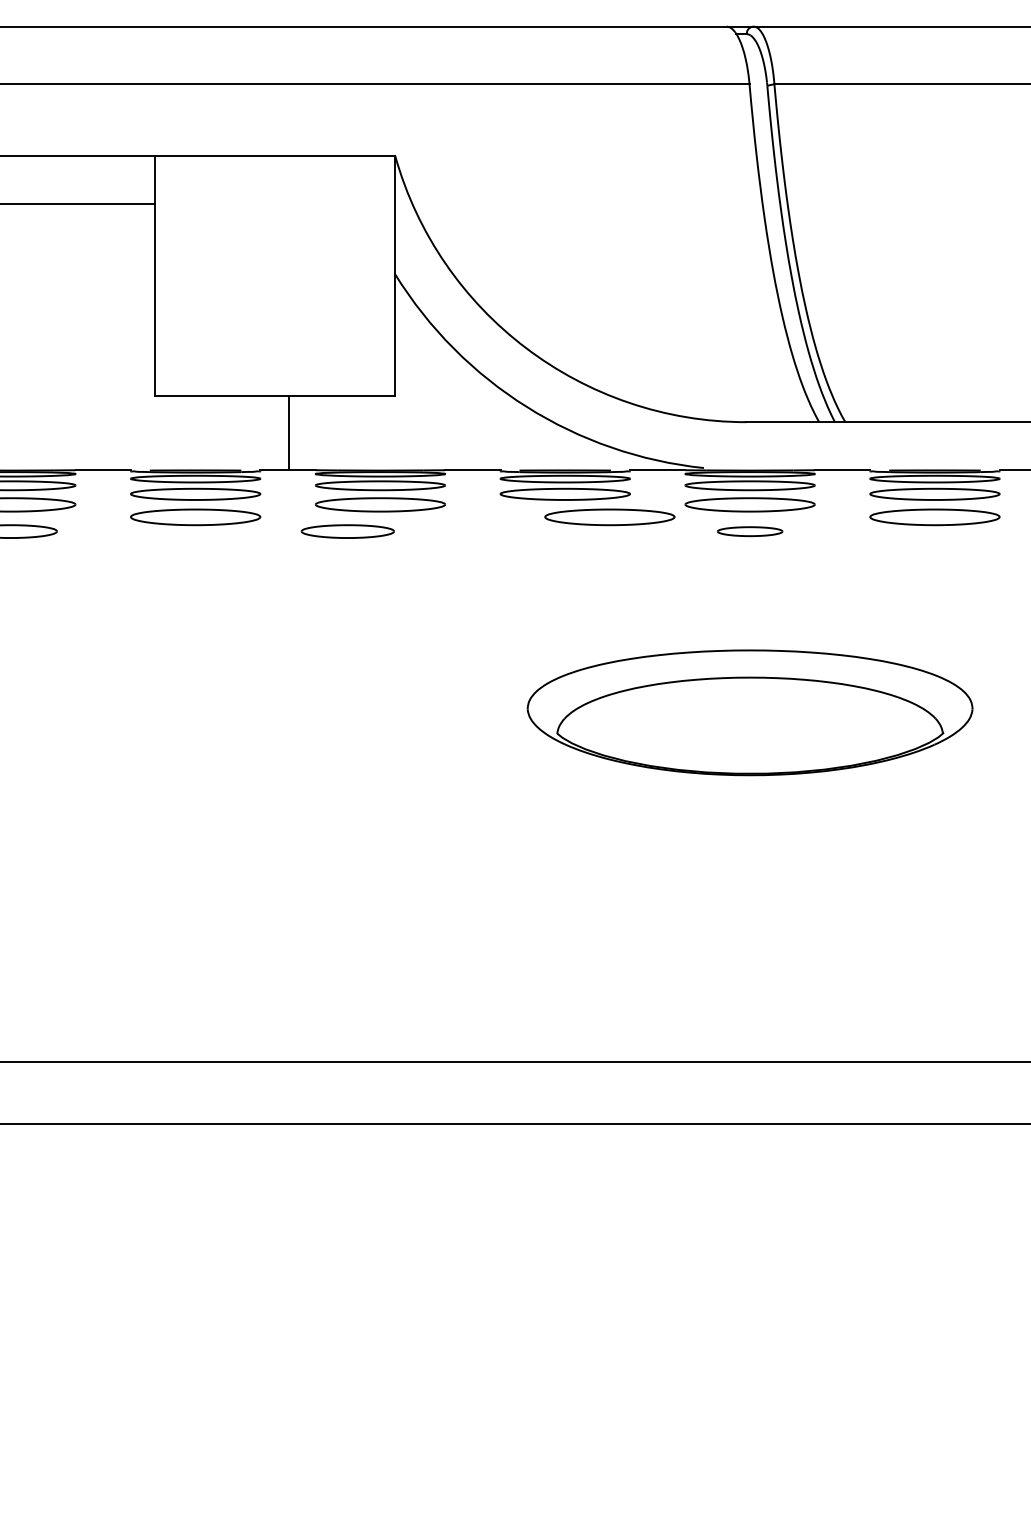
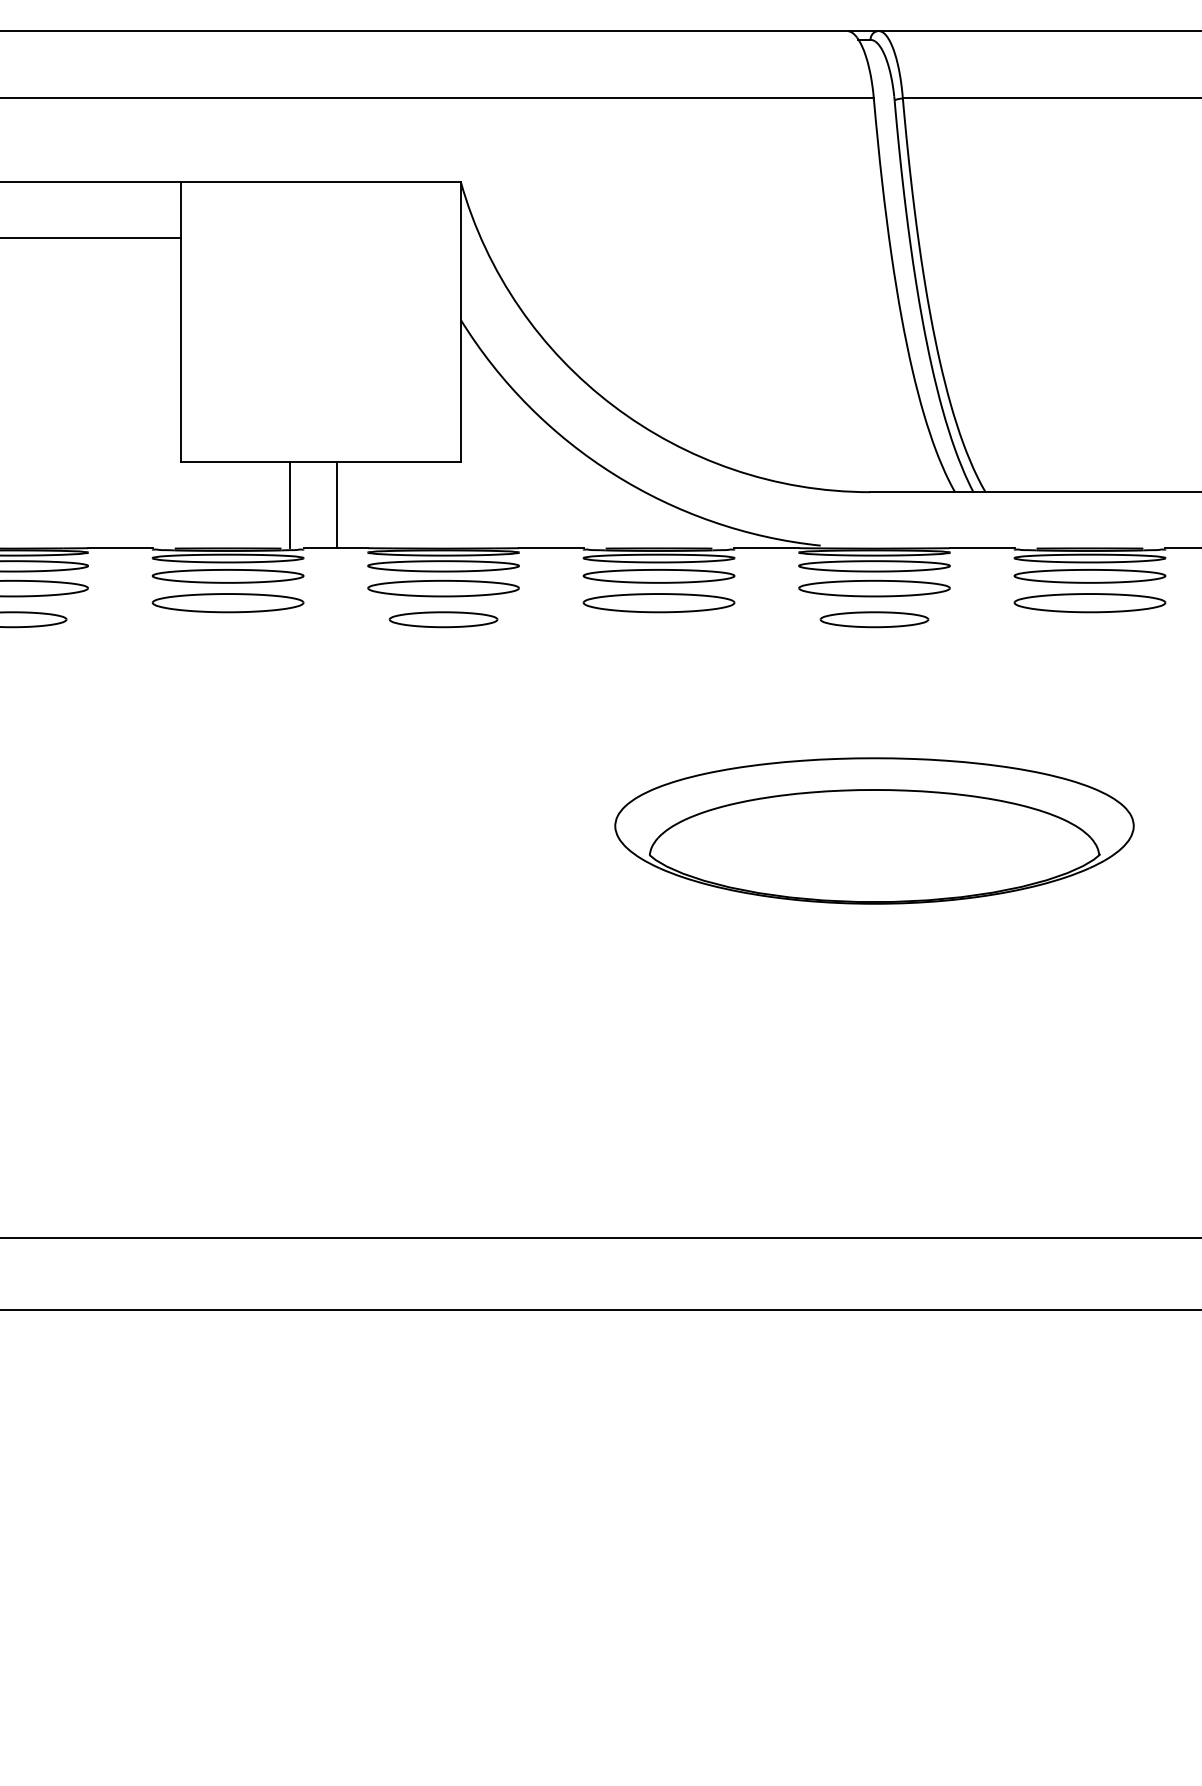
line: (248, 433) -> (289, 505), added
part: (609, 517) -> (658, 603), moved
part: (347, 531) -> (443, 619), moved
part: (750, 531) -> (874, 619), size x1.43

